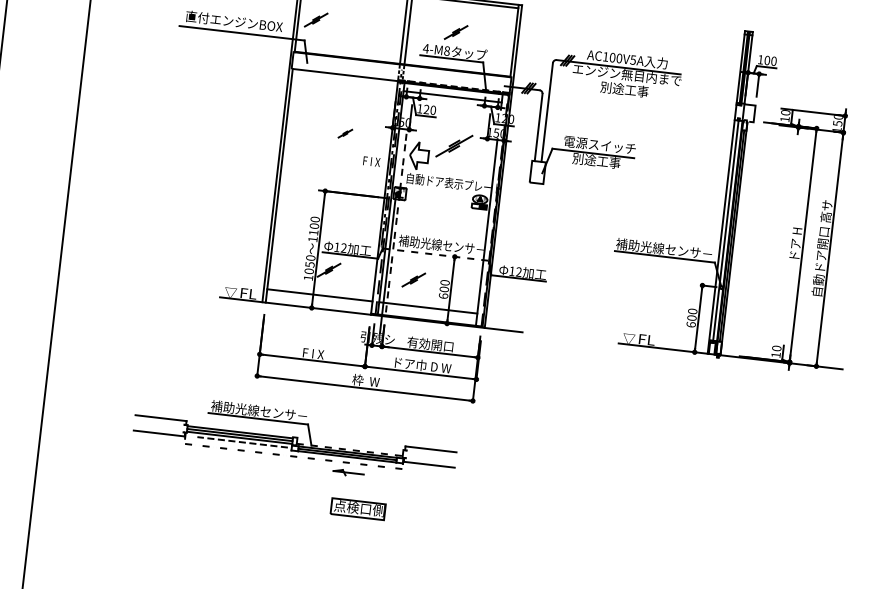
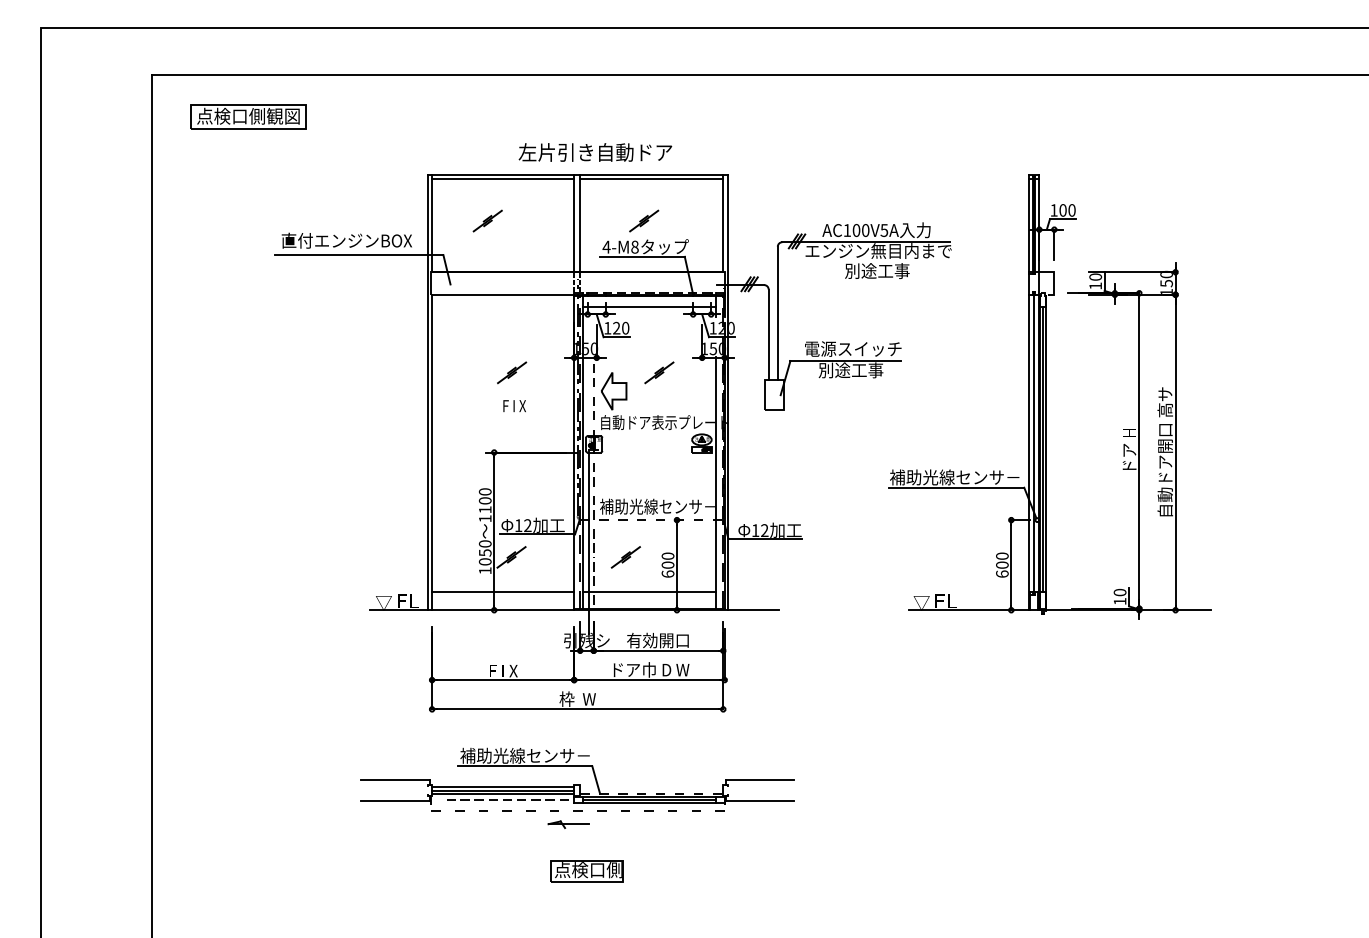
part: (316, 19) -> (487, 220), moved
part: (345, 133) -> (512, 372), size x1.67
part: (454, 146) -> (659, 372), size x0.62
text: (371, 161) -> (514, 406), moved
part: (295, 433) -> (577, 779), moved

